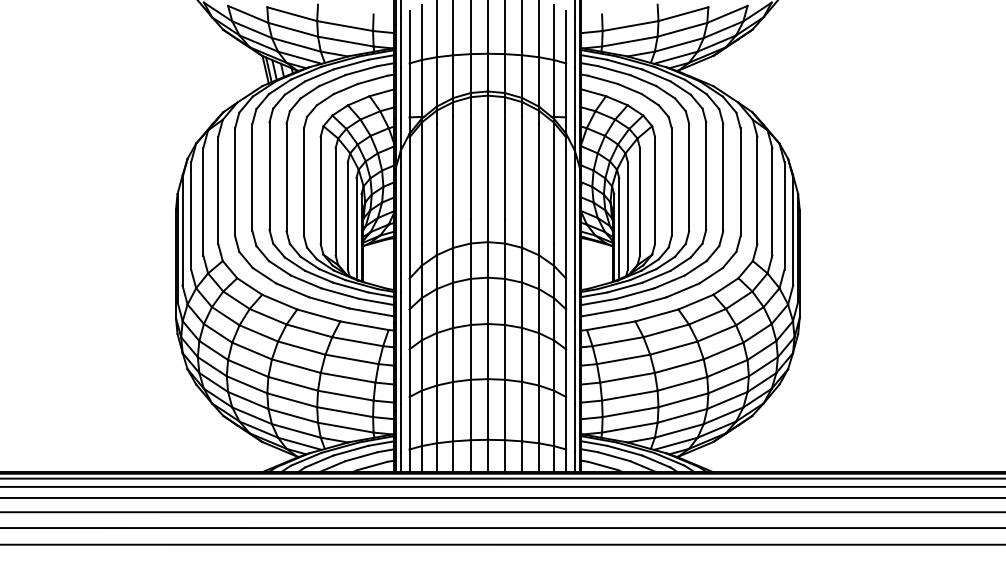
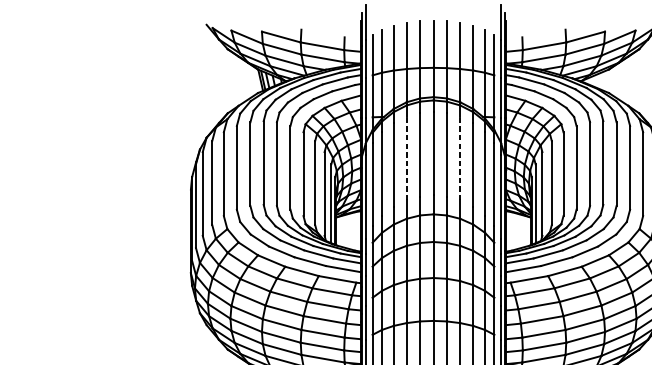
line: (453, 170) -> (406, 158), solid -> dashed
line: (522, 170) -> (460, 158), solid -> dashed

